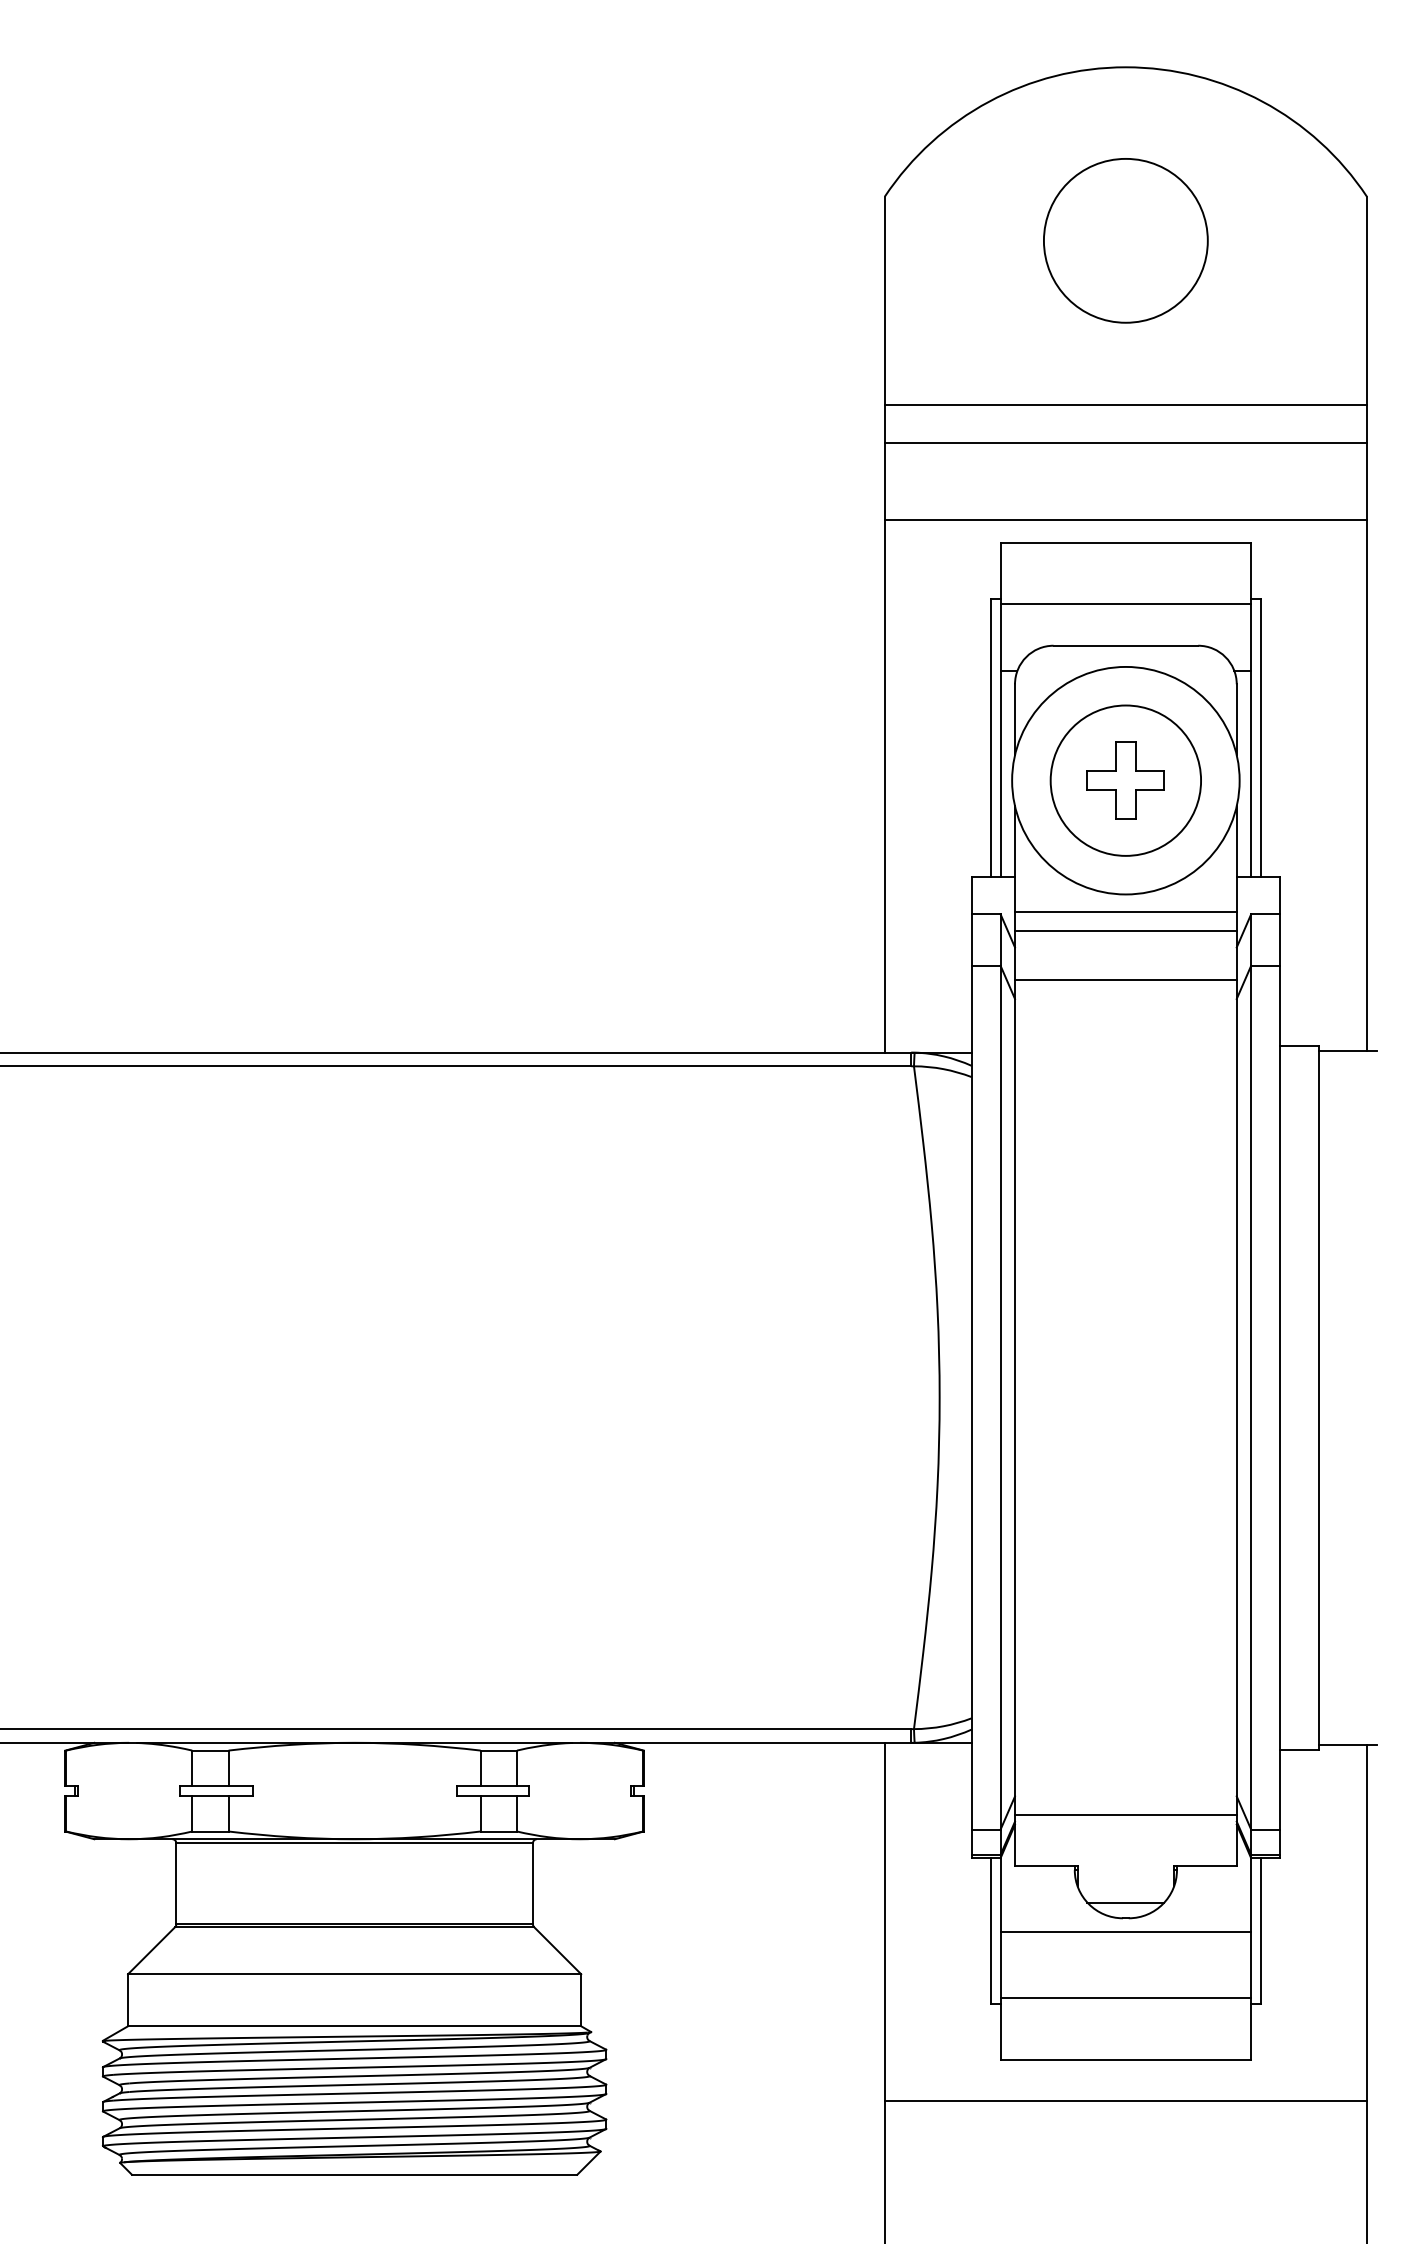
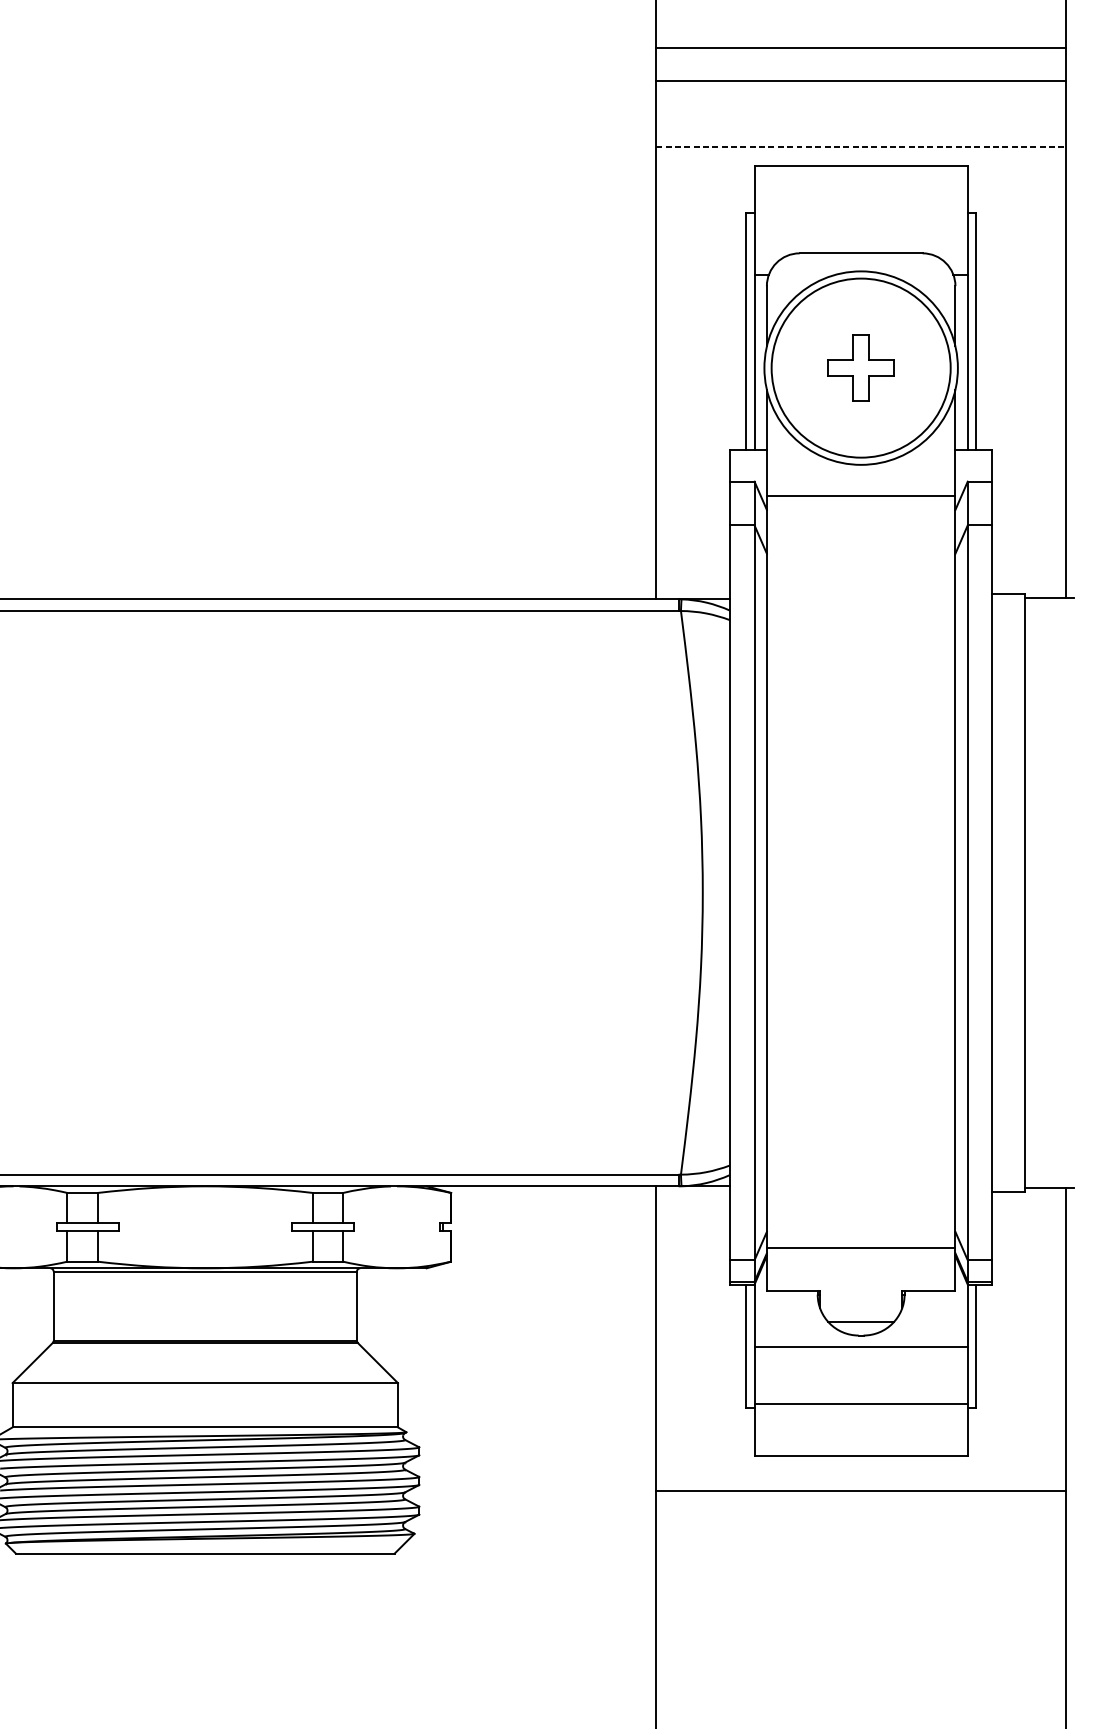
line: (1126, 520) -> (861, 146), solid -> dashed
line: (1125, 604) -> (860, 218), removed
circle: (1125, 780) -> (860, 367), size x1.4
line: (1125, 911) -> (860, 479), removed
line: (1125, 979) -> (860, 537), removed

